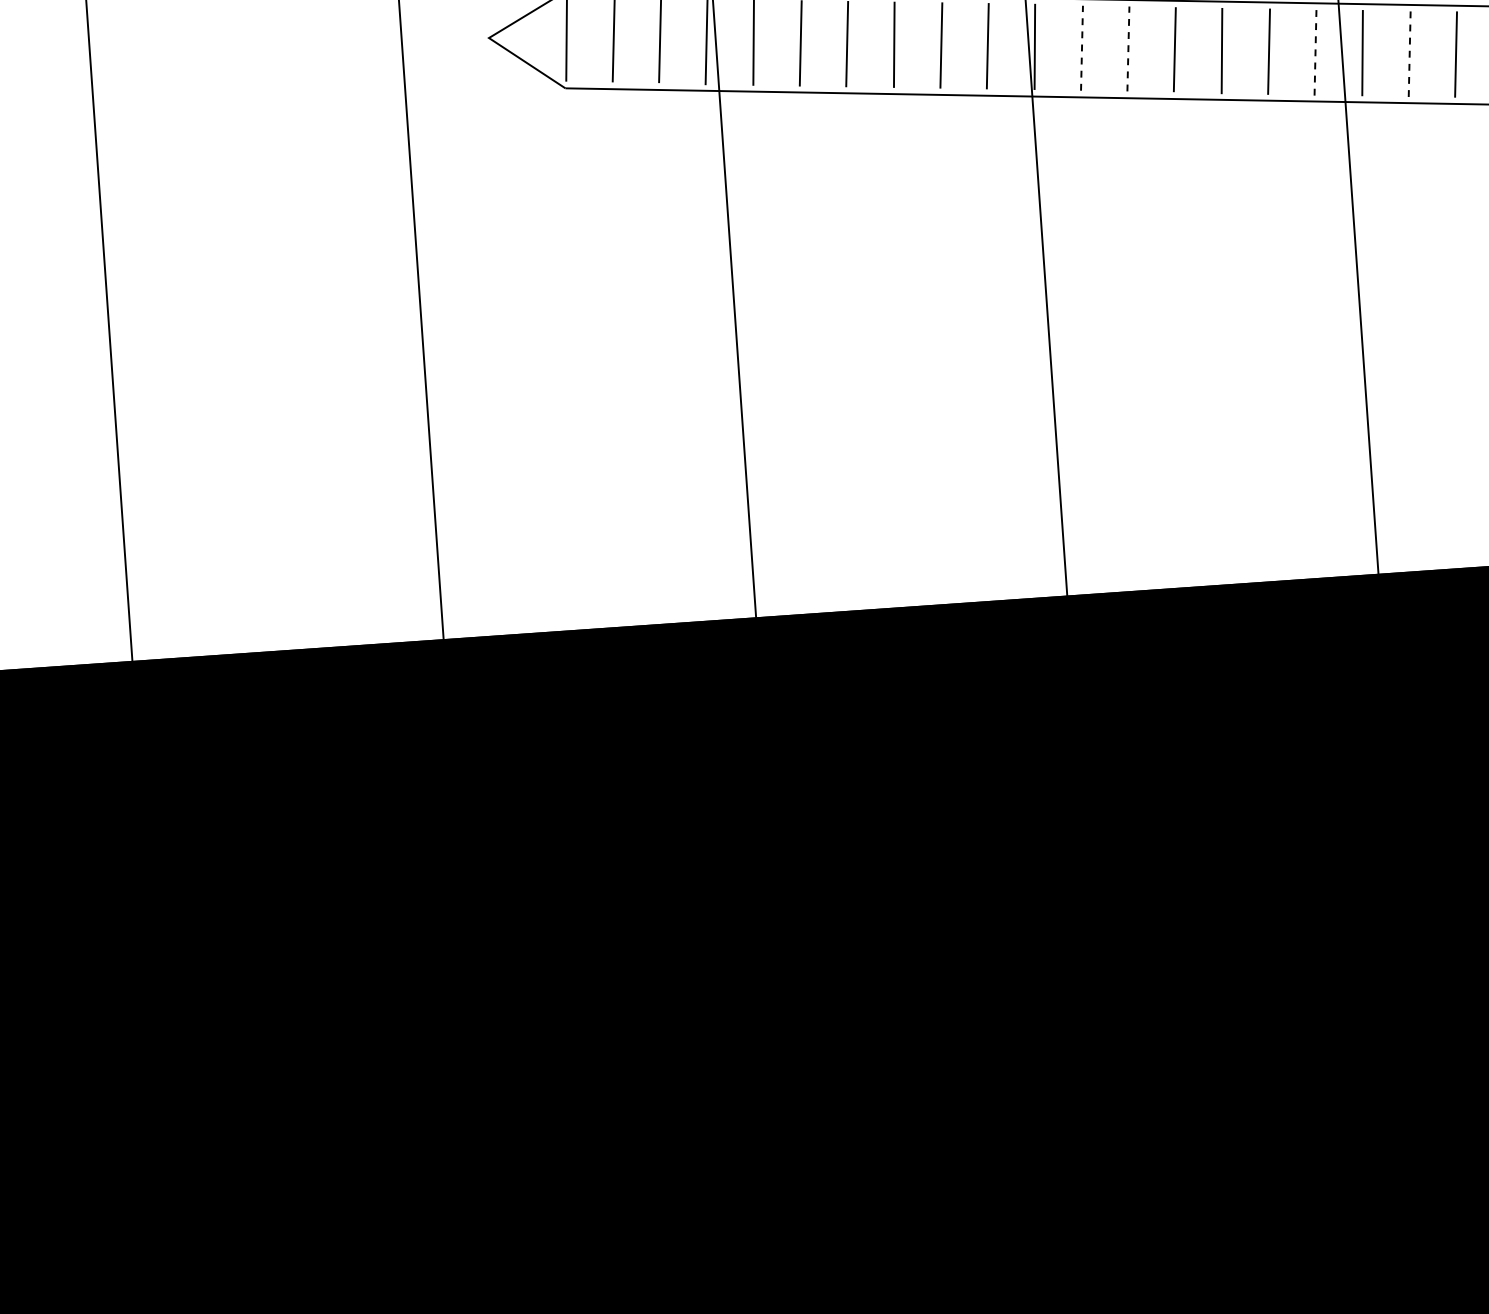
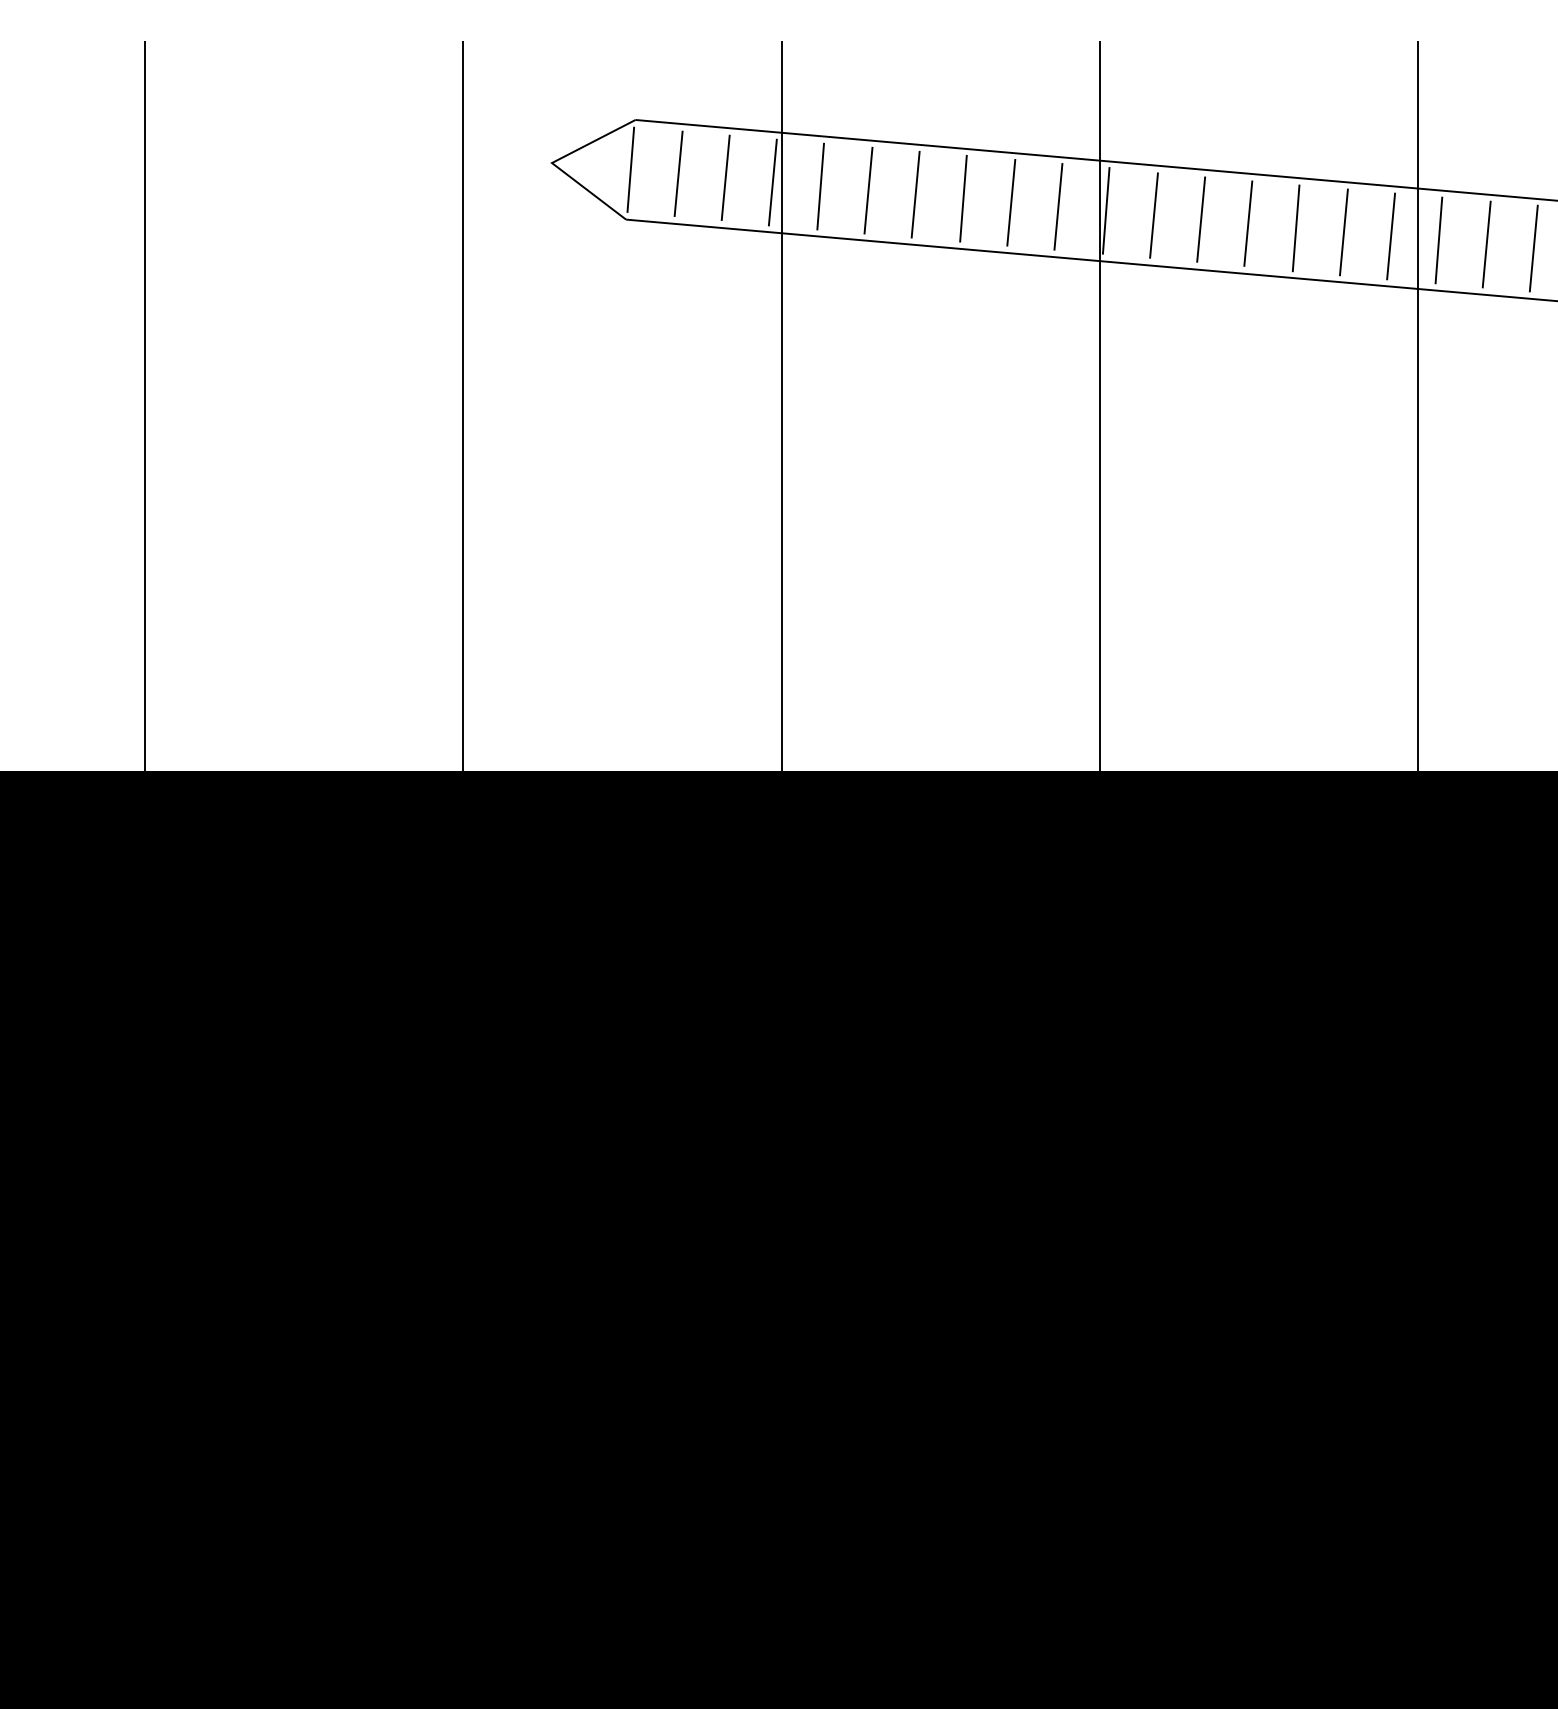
line: (1082, 48) -> (1154, 215), dashed -> solid
line: (1128, 48) -> (1201, 219), dashed -> solid
line: (1315, 52) -> (1391, 236), dashed -> solid
line: (1409, 53) -> (1486, 244), dashed -> solid

